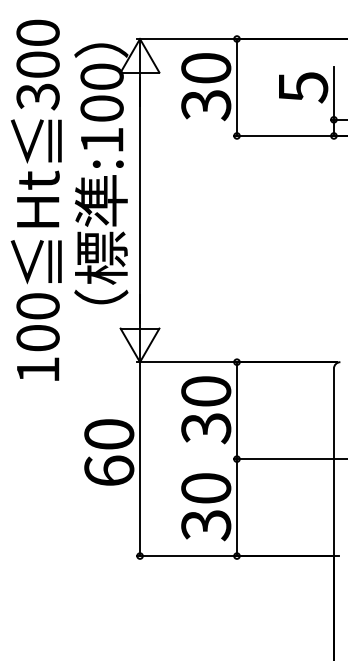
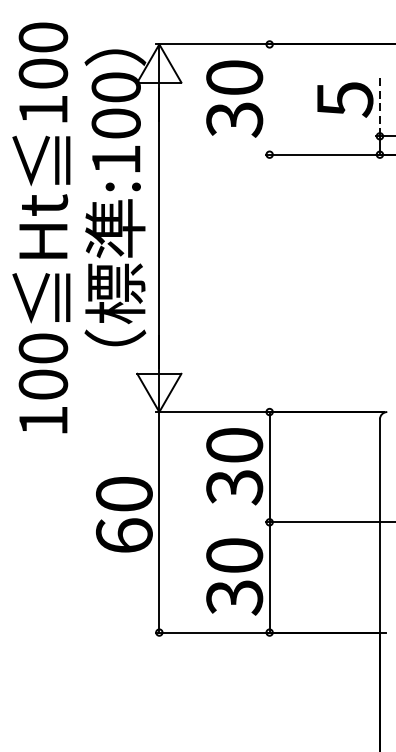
line: (236, 87) -> (269, 99), removed
line: (333, 93) -> (379, 106), solid -> dashed
text: (37, 96) -> (42, 109), 300 -> 100

